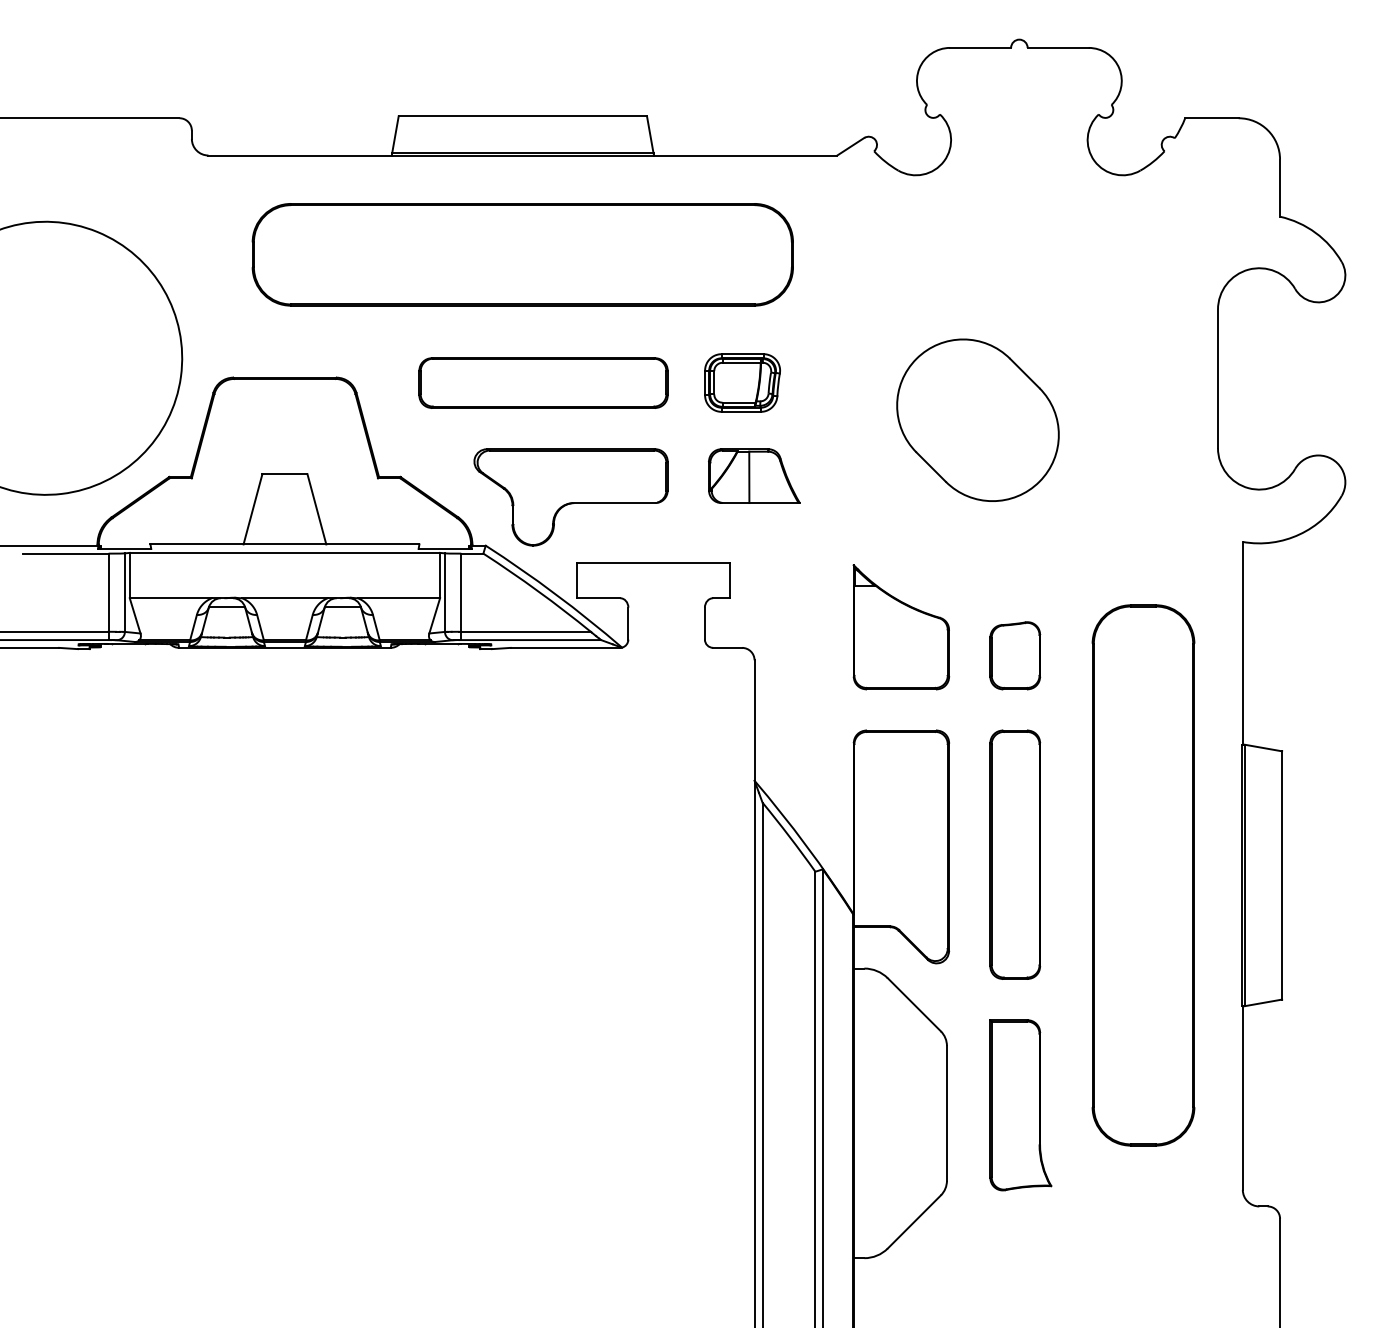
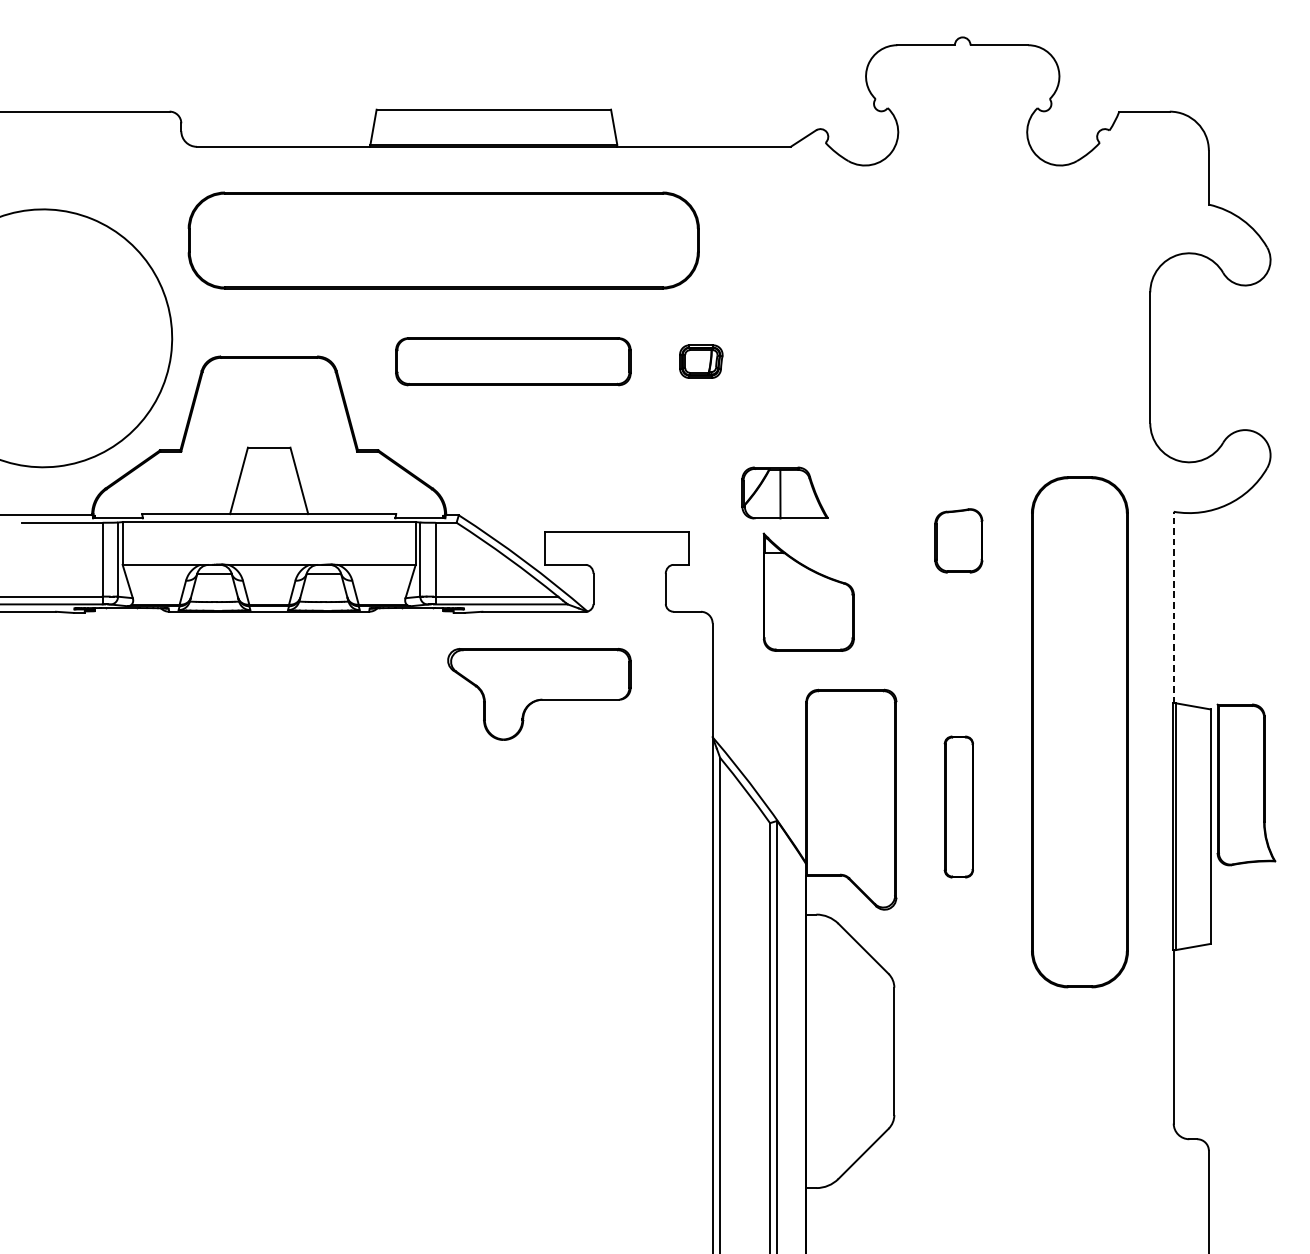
part: (522, 254) -> (443, 240), moved
part: (742, 382) -> (701, 361), size x0.6
part: (977, 419) -> (923, 396), removed
part: (754, 475) -> (785, 492), moved
part: (570, 497) -> (538, 694), moved
part: (901, 627) -> (808, 592), moved
line: (1242, 642) -> (1173, 606), solid -> dashed
part: (1015, 655) -> (959, 540), moved
part: (1015, 854) -> (959, 806), size x0.6
part: (1143, 875) -> (1079, 732), moved
part: (1020, 1105) -> (1246, 785), moved

